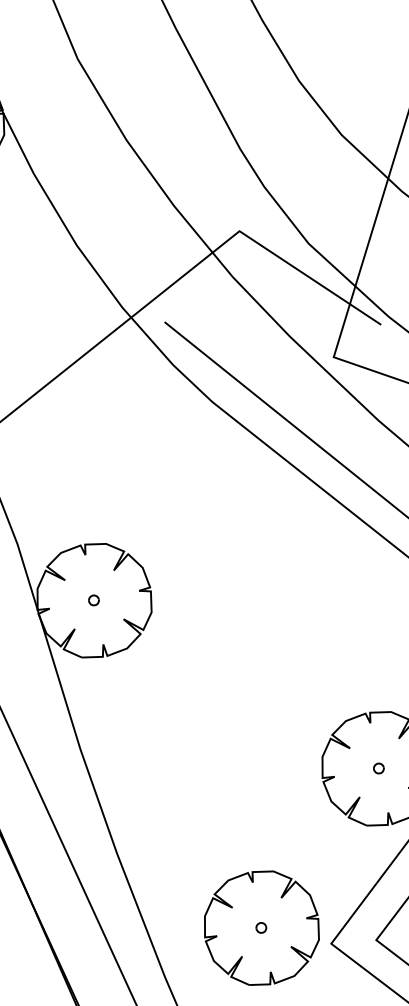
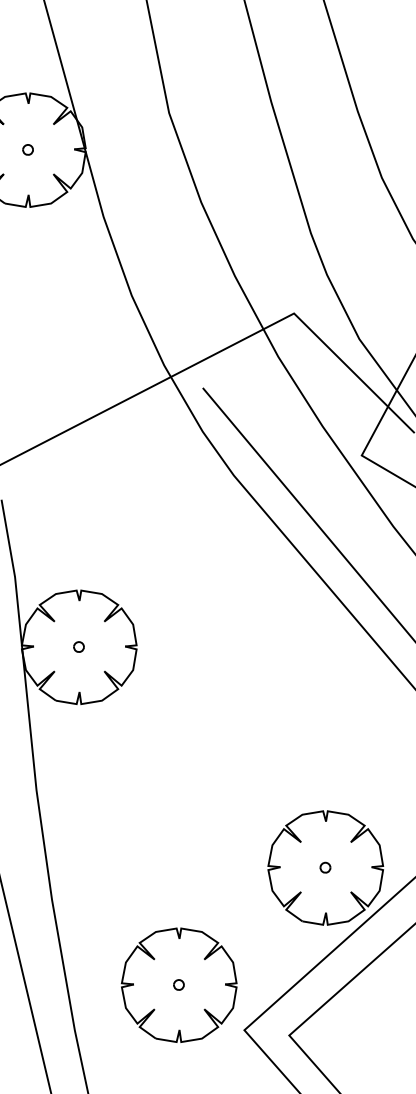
part: (260, 927) -> (178, 984), moved

